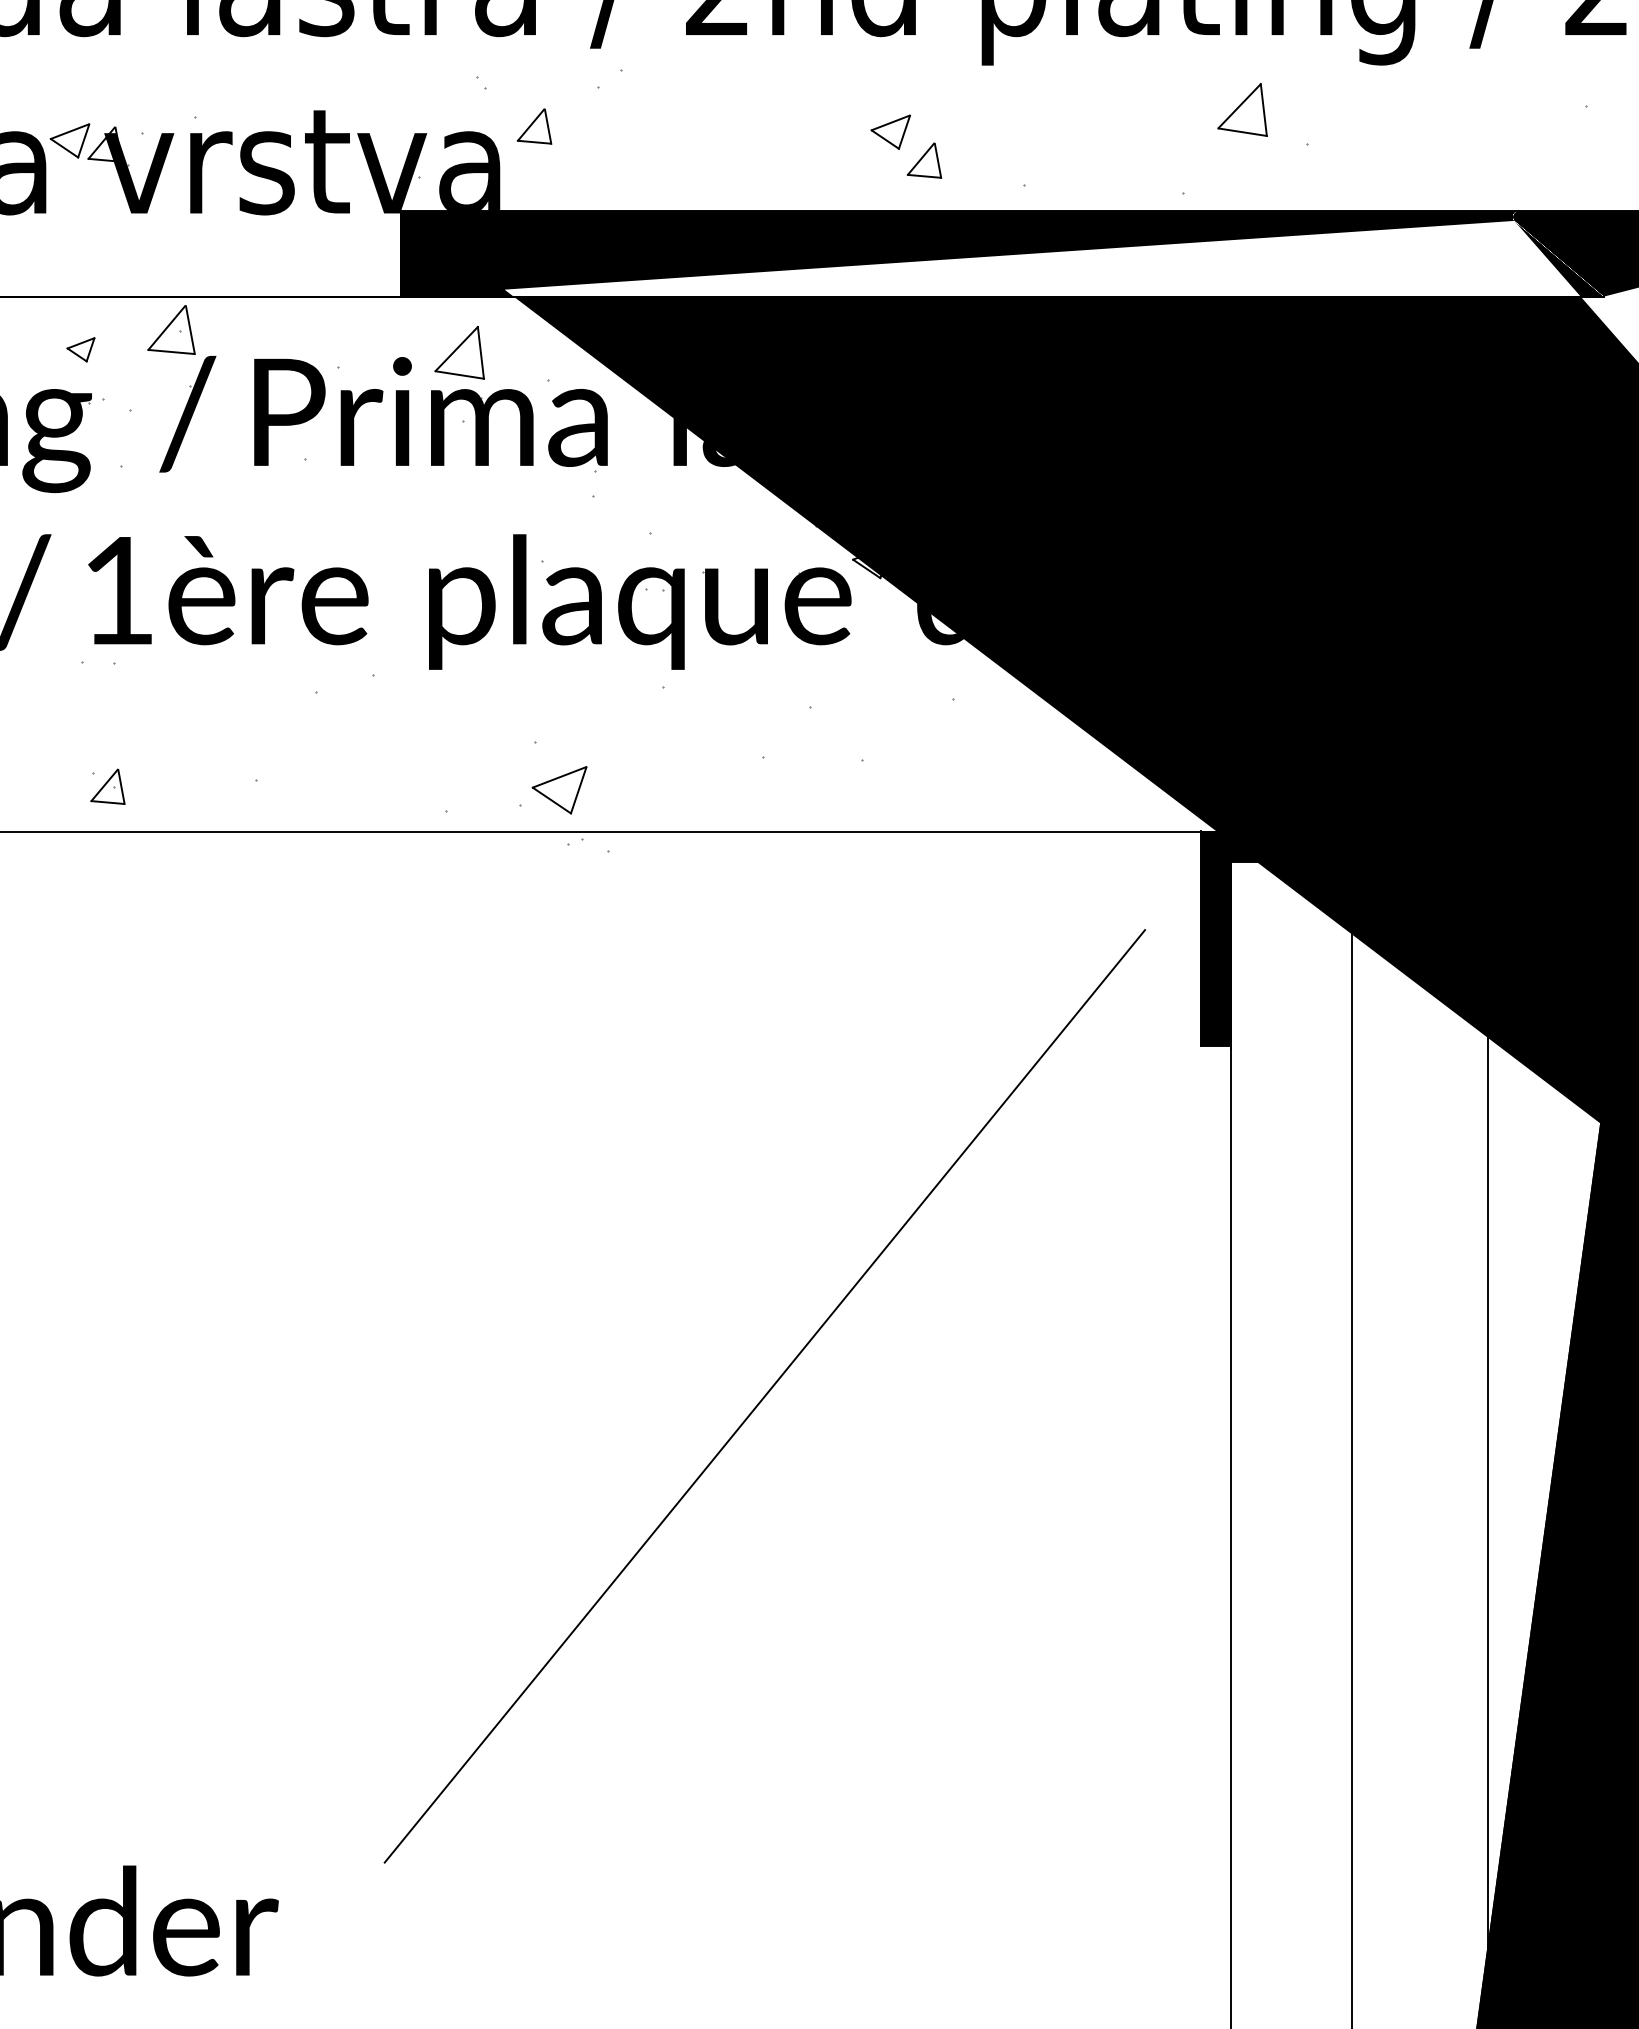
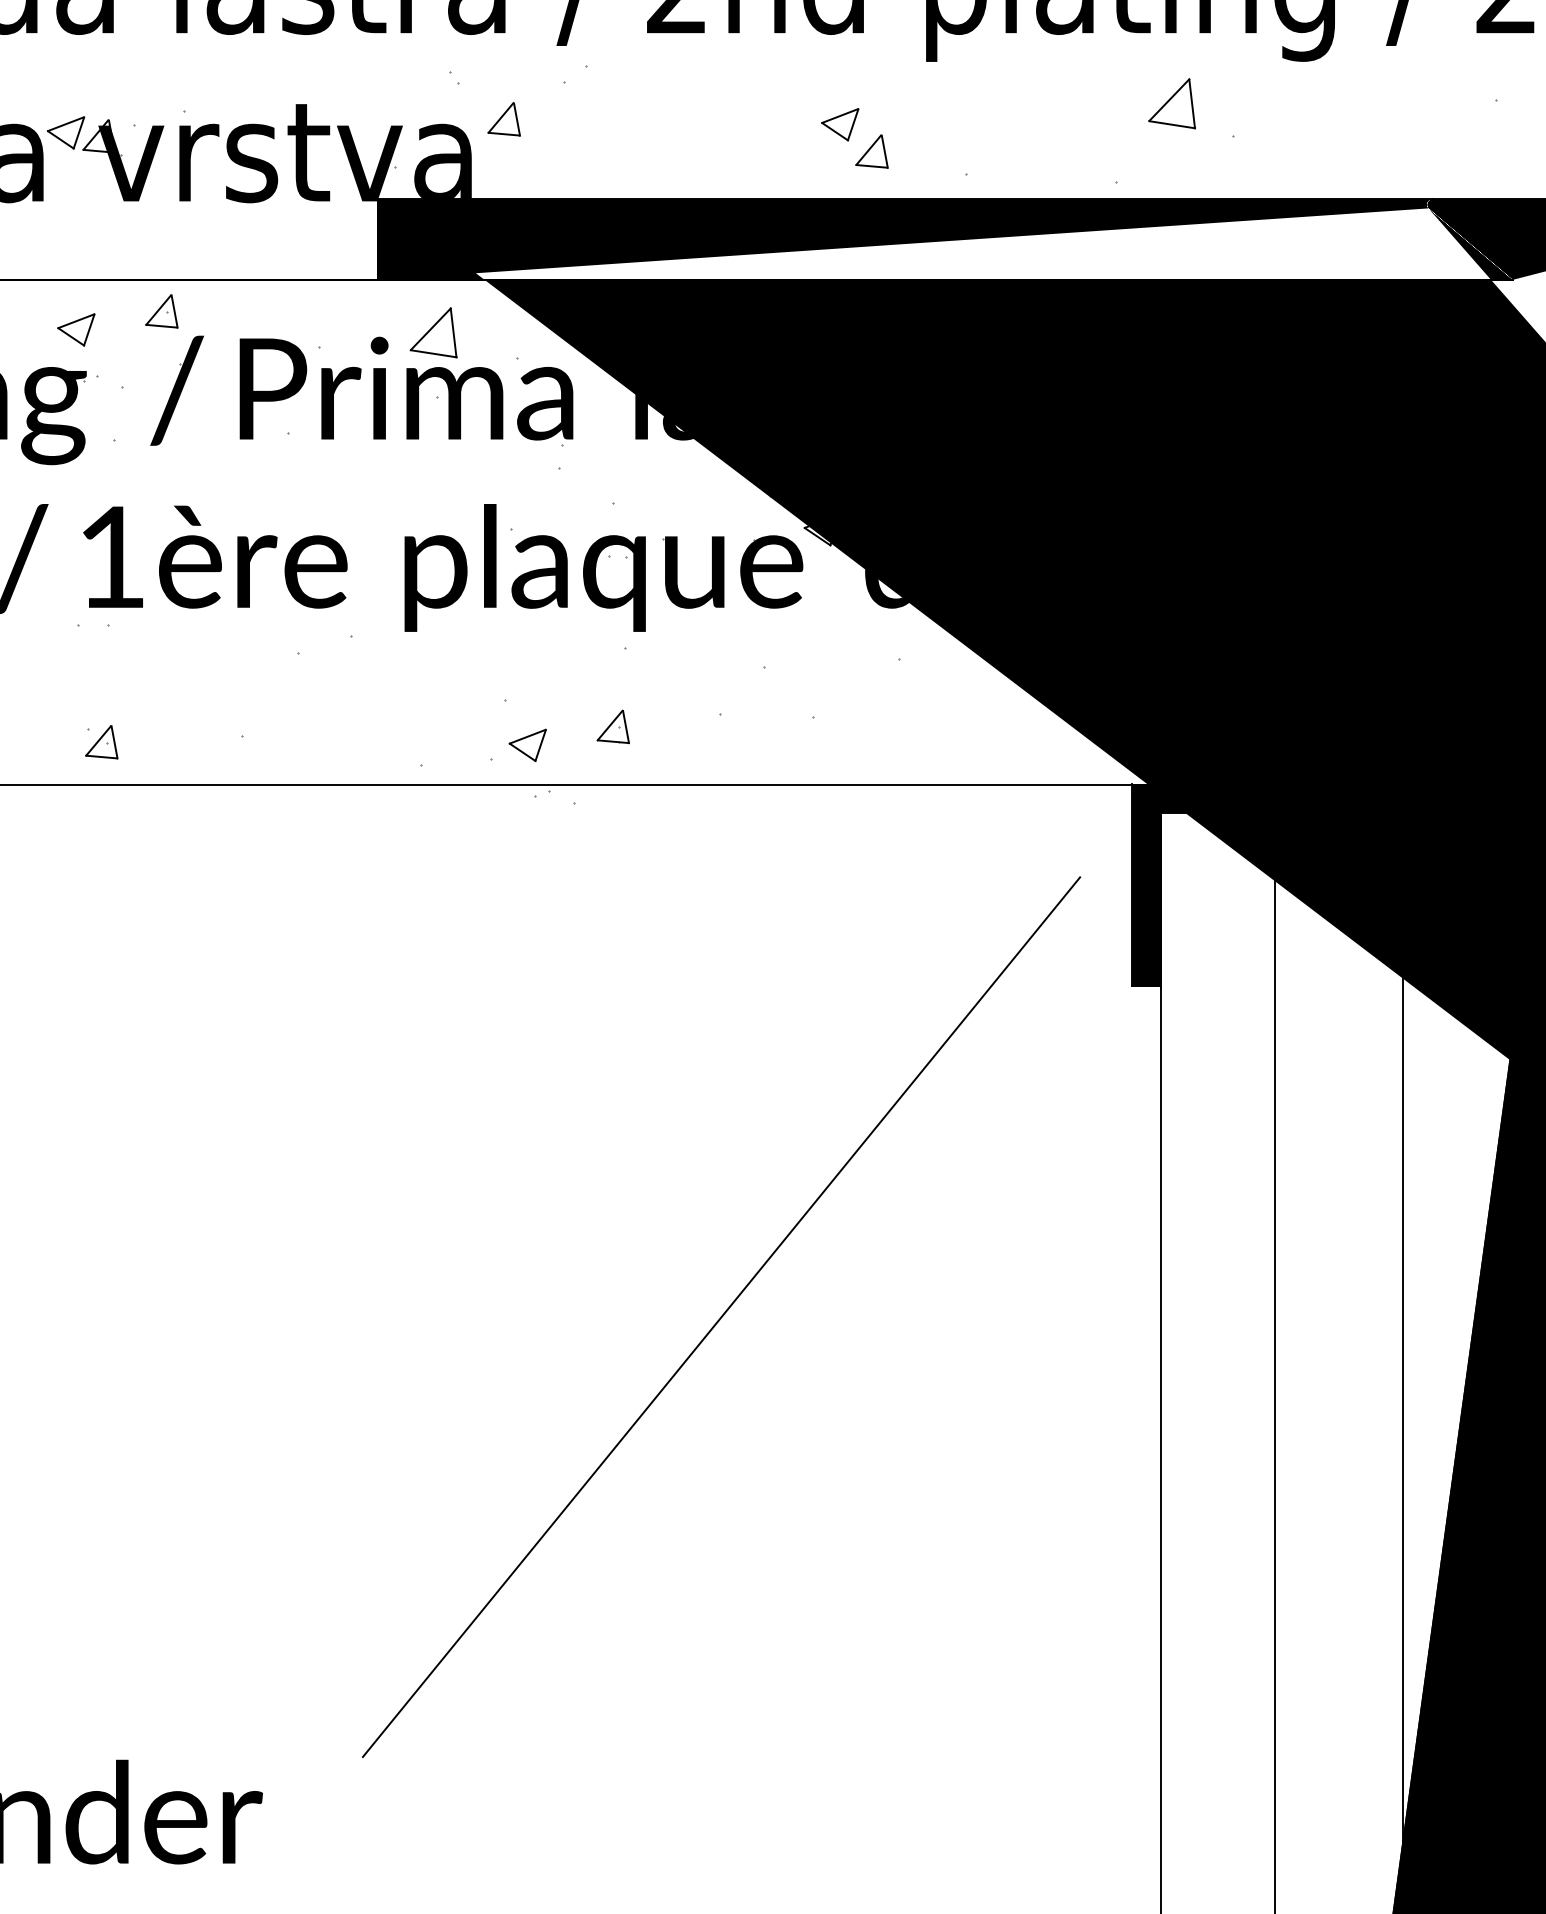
part: (171, 330) -> (161, 311), size x0.71
part: (80, 349) -> (75, 329), size x1.43
part: (649, 770) -> (612, 726), added
part: (559, 789) -> (527, 744), size x0.71

